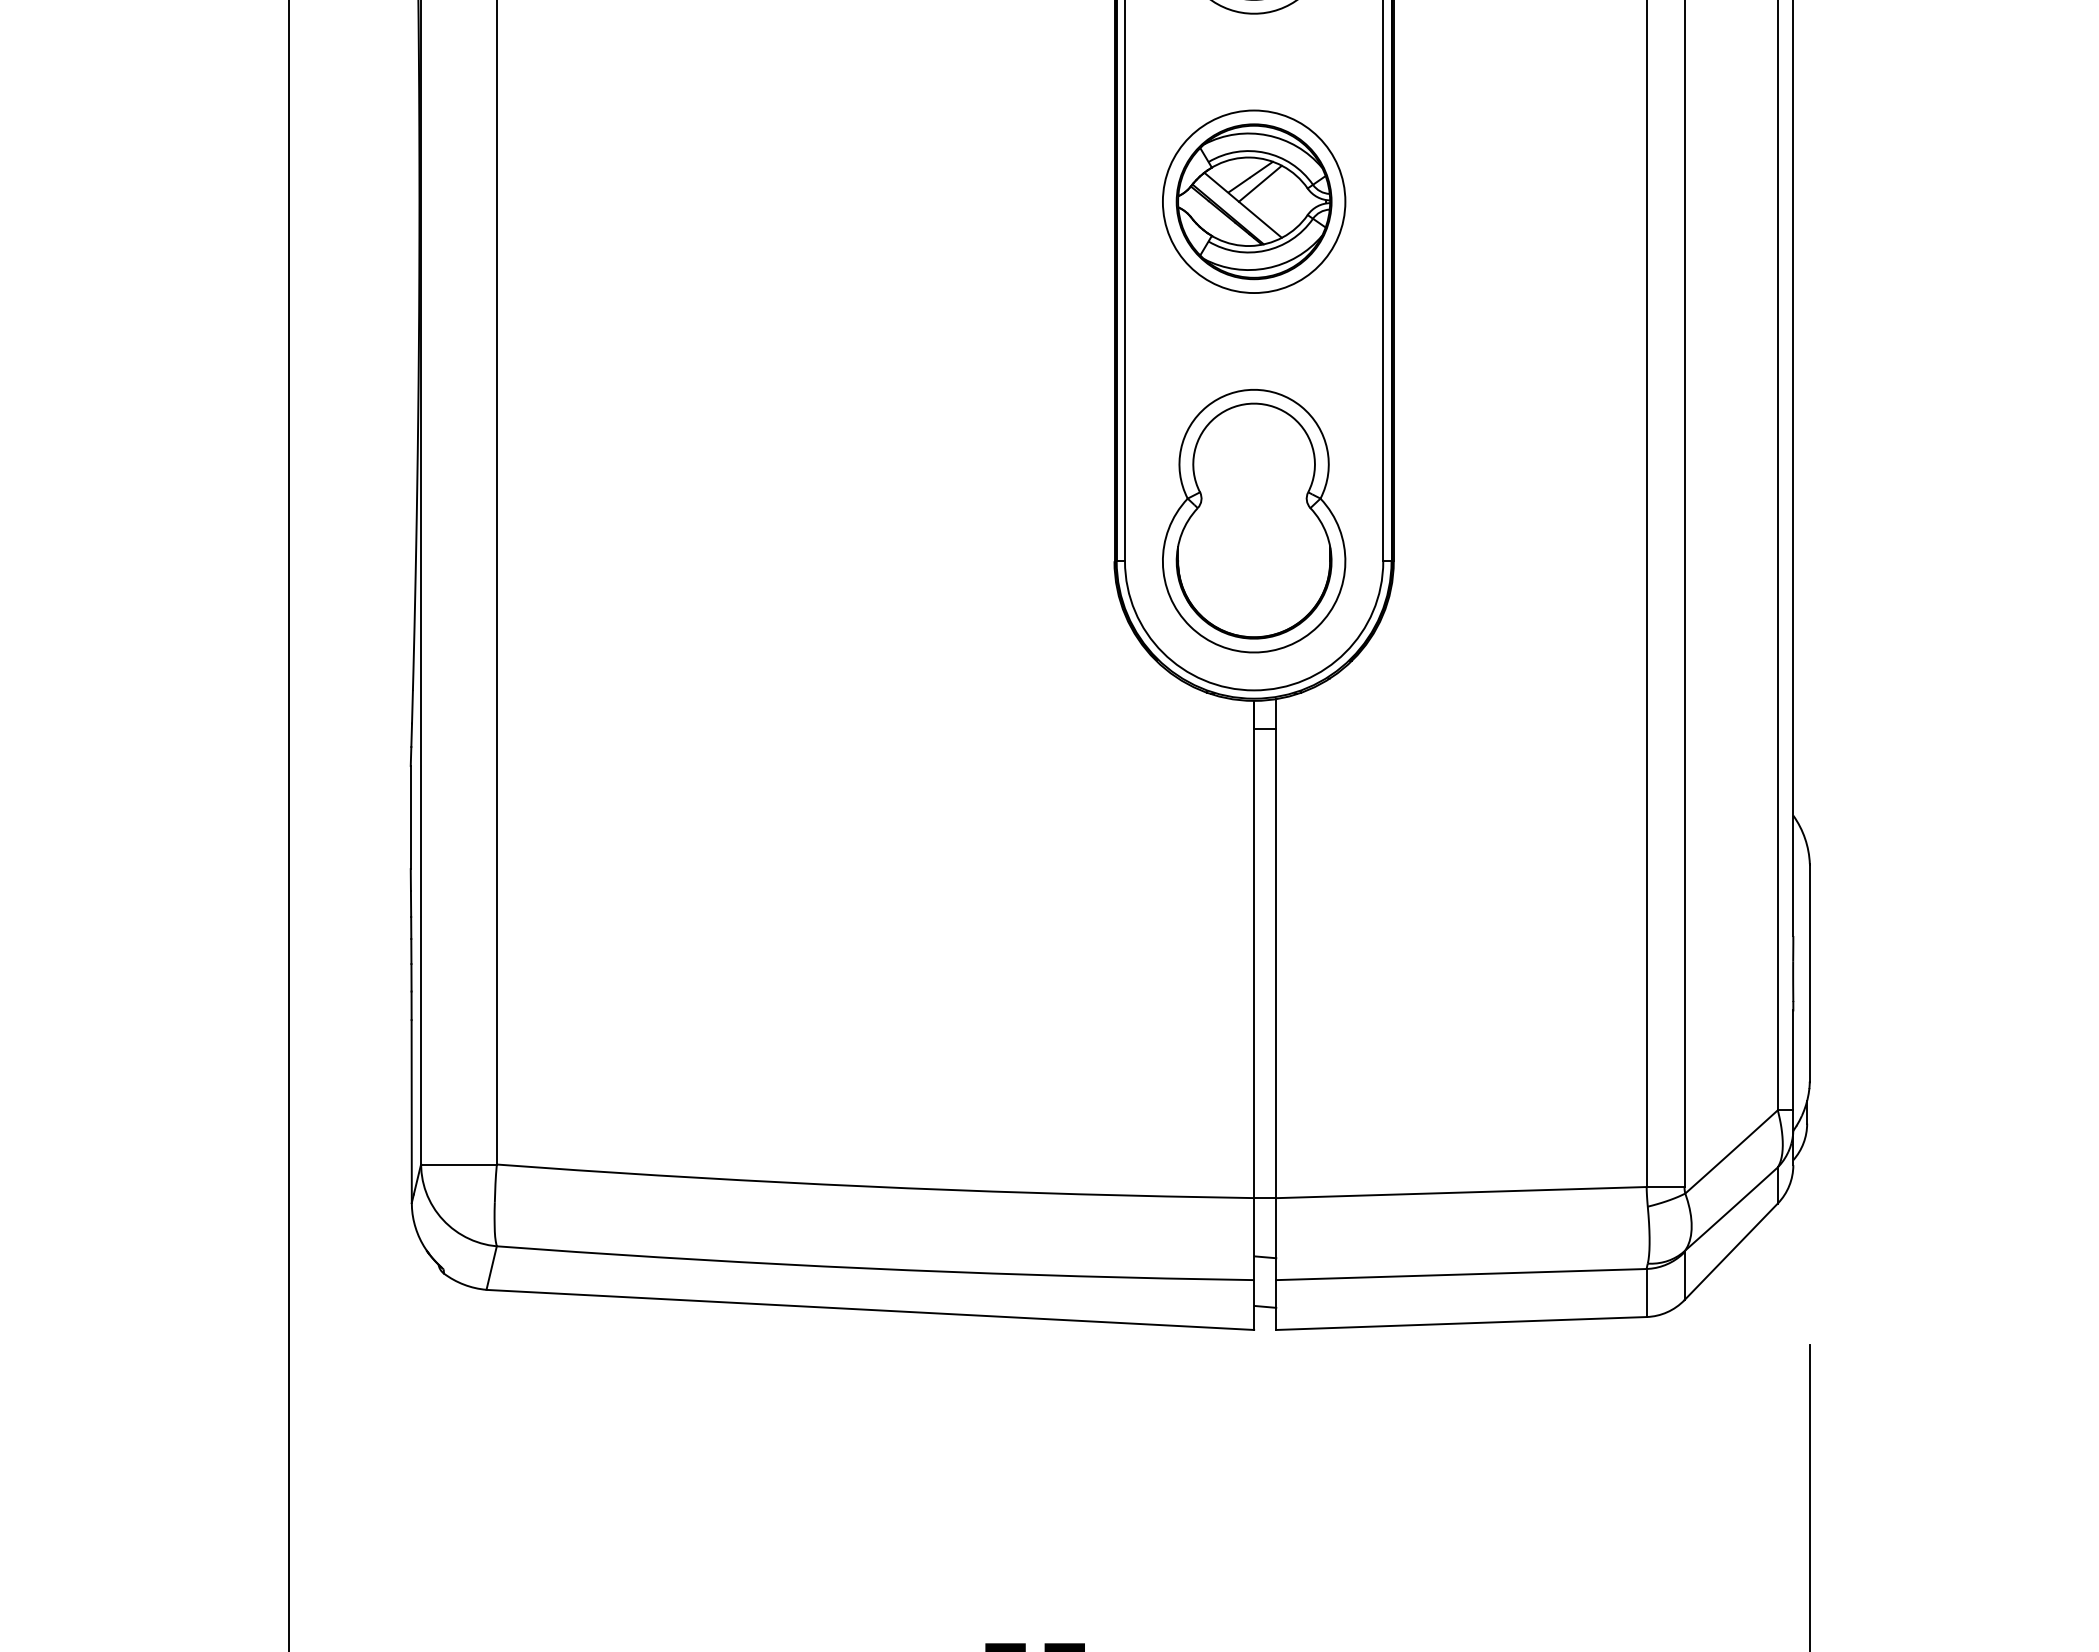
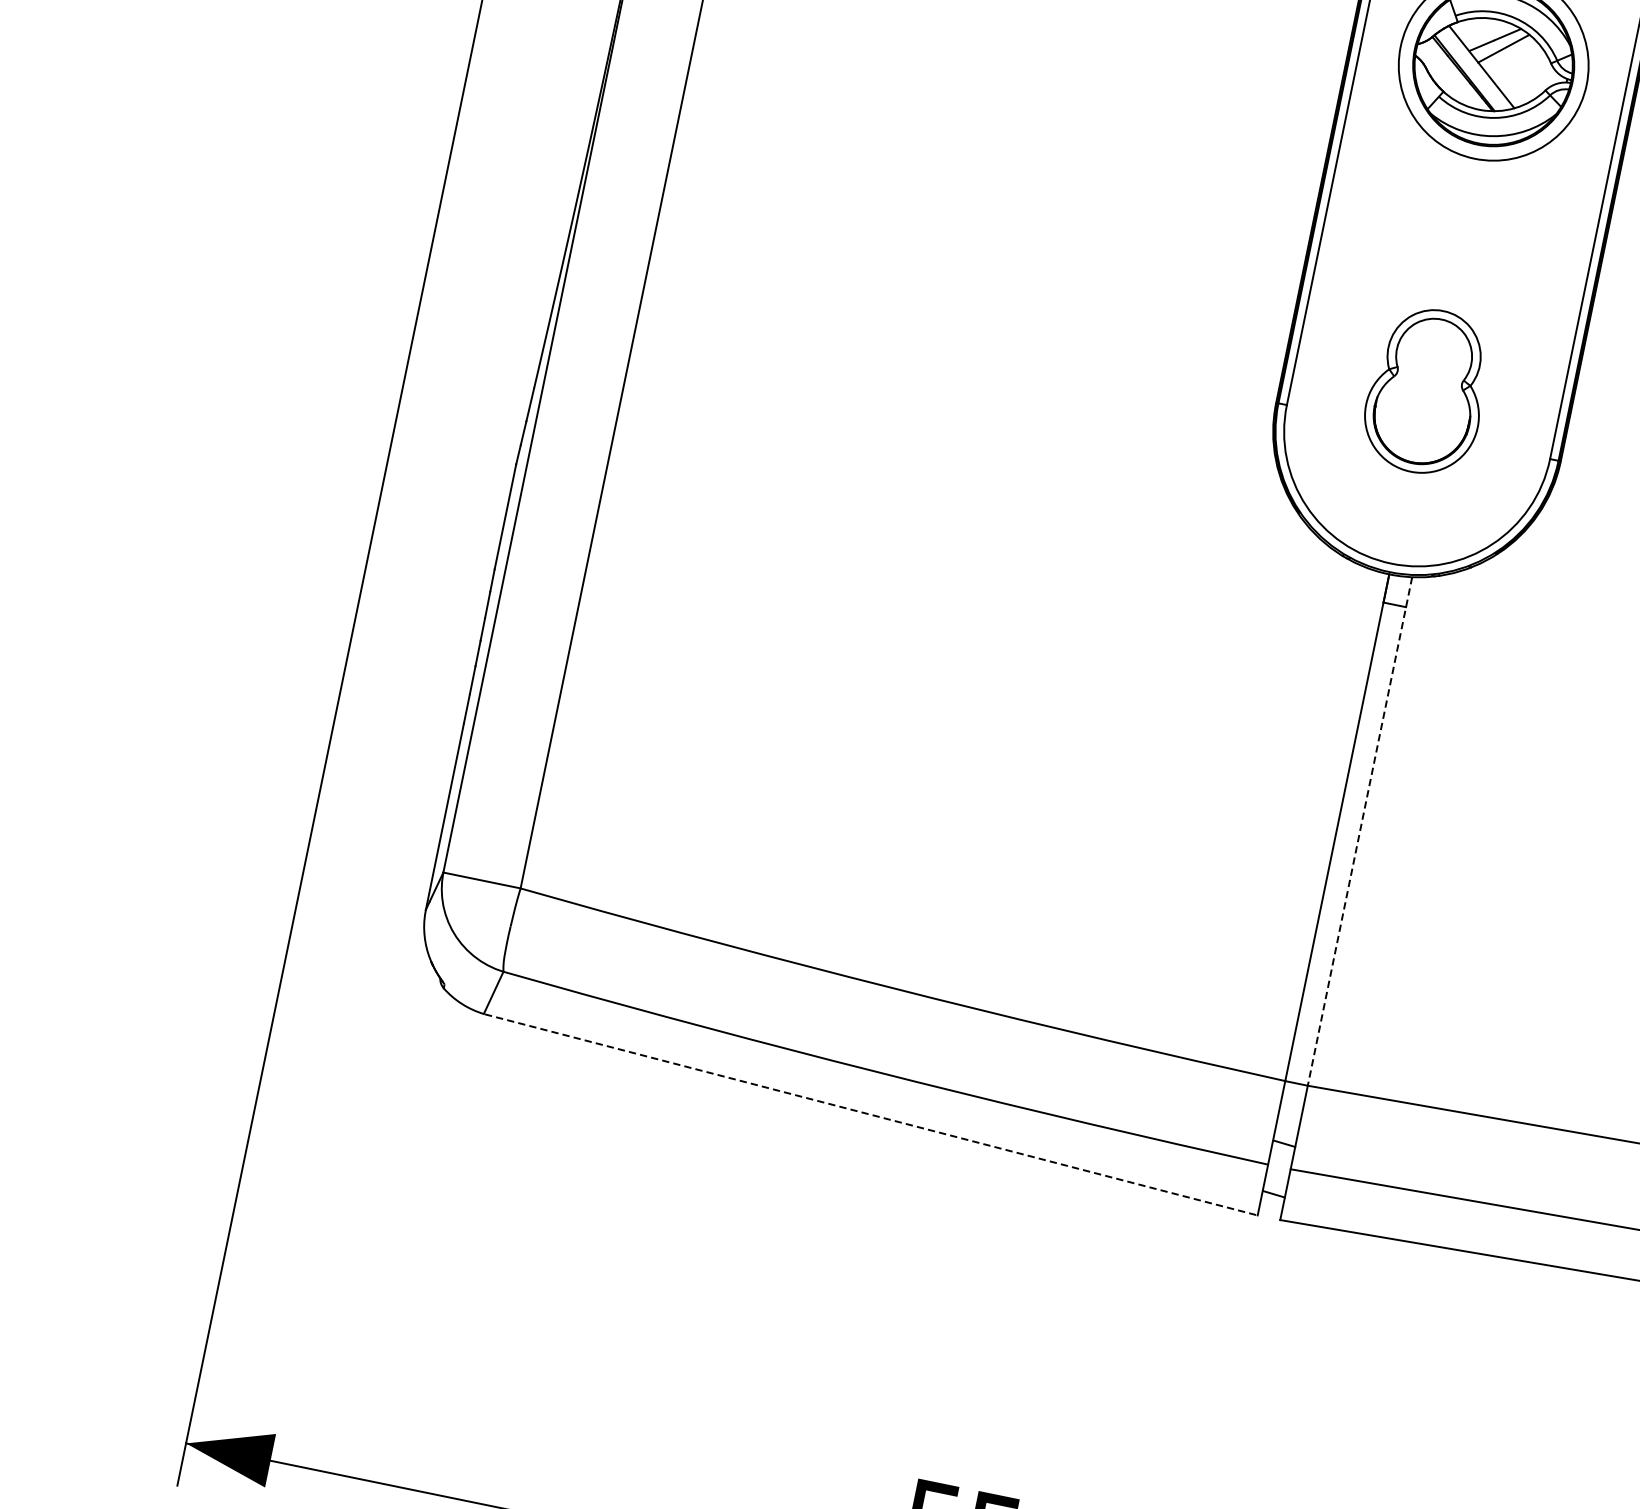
part: (1254, 521) -> (1427, 391), size x0.6
line: (1276, 948) -> (1360, 831), solid -> dashed
line: (870, 1309) -> (871, 1114), solid -> dashed

